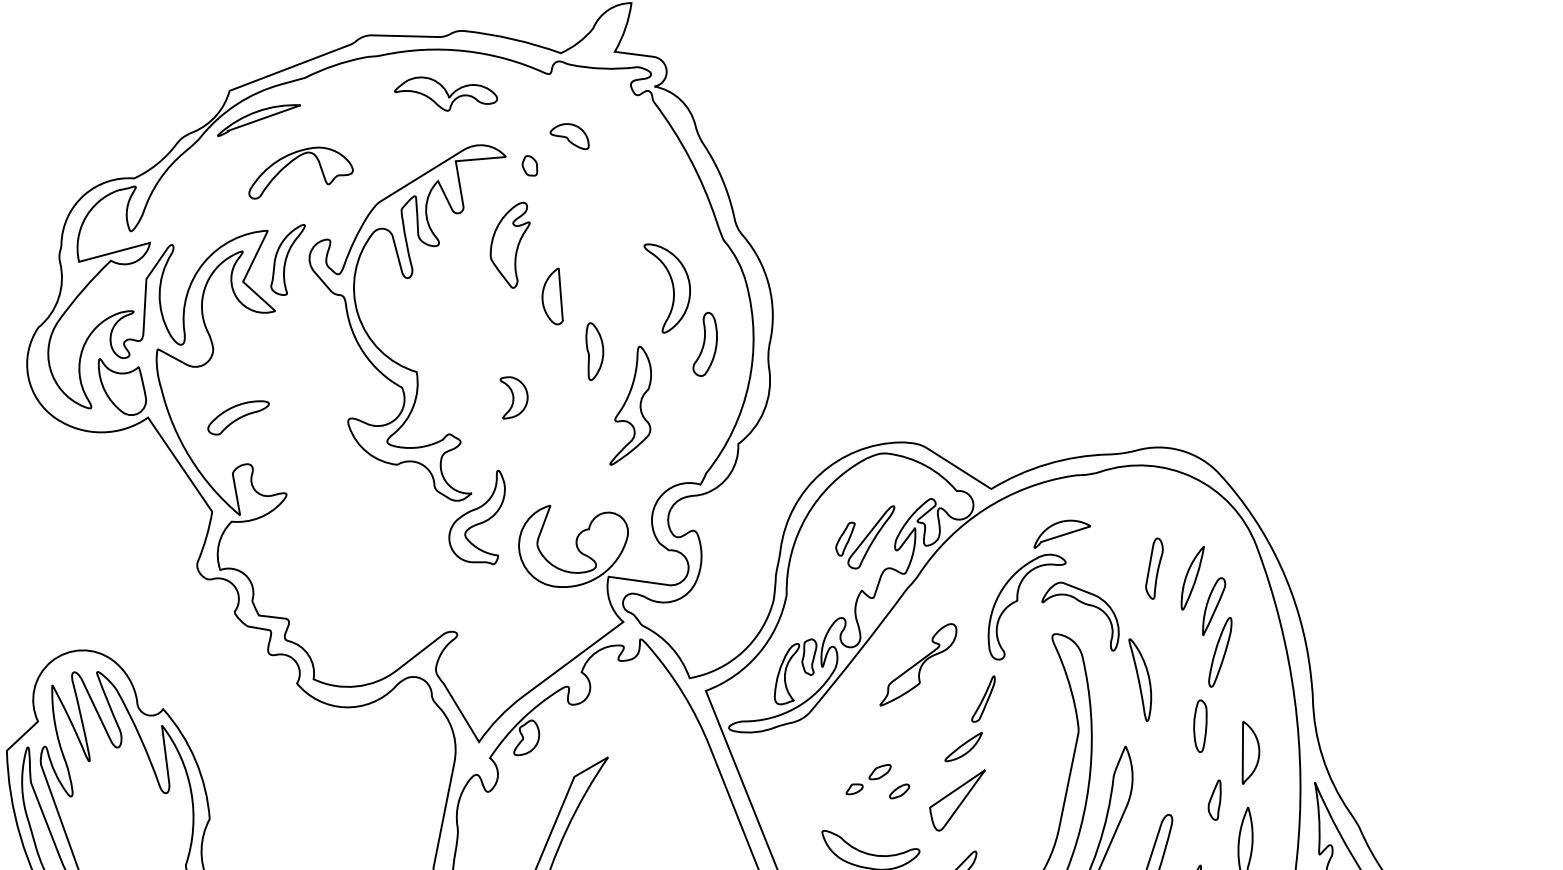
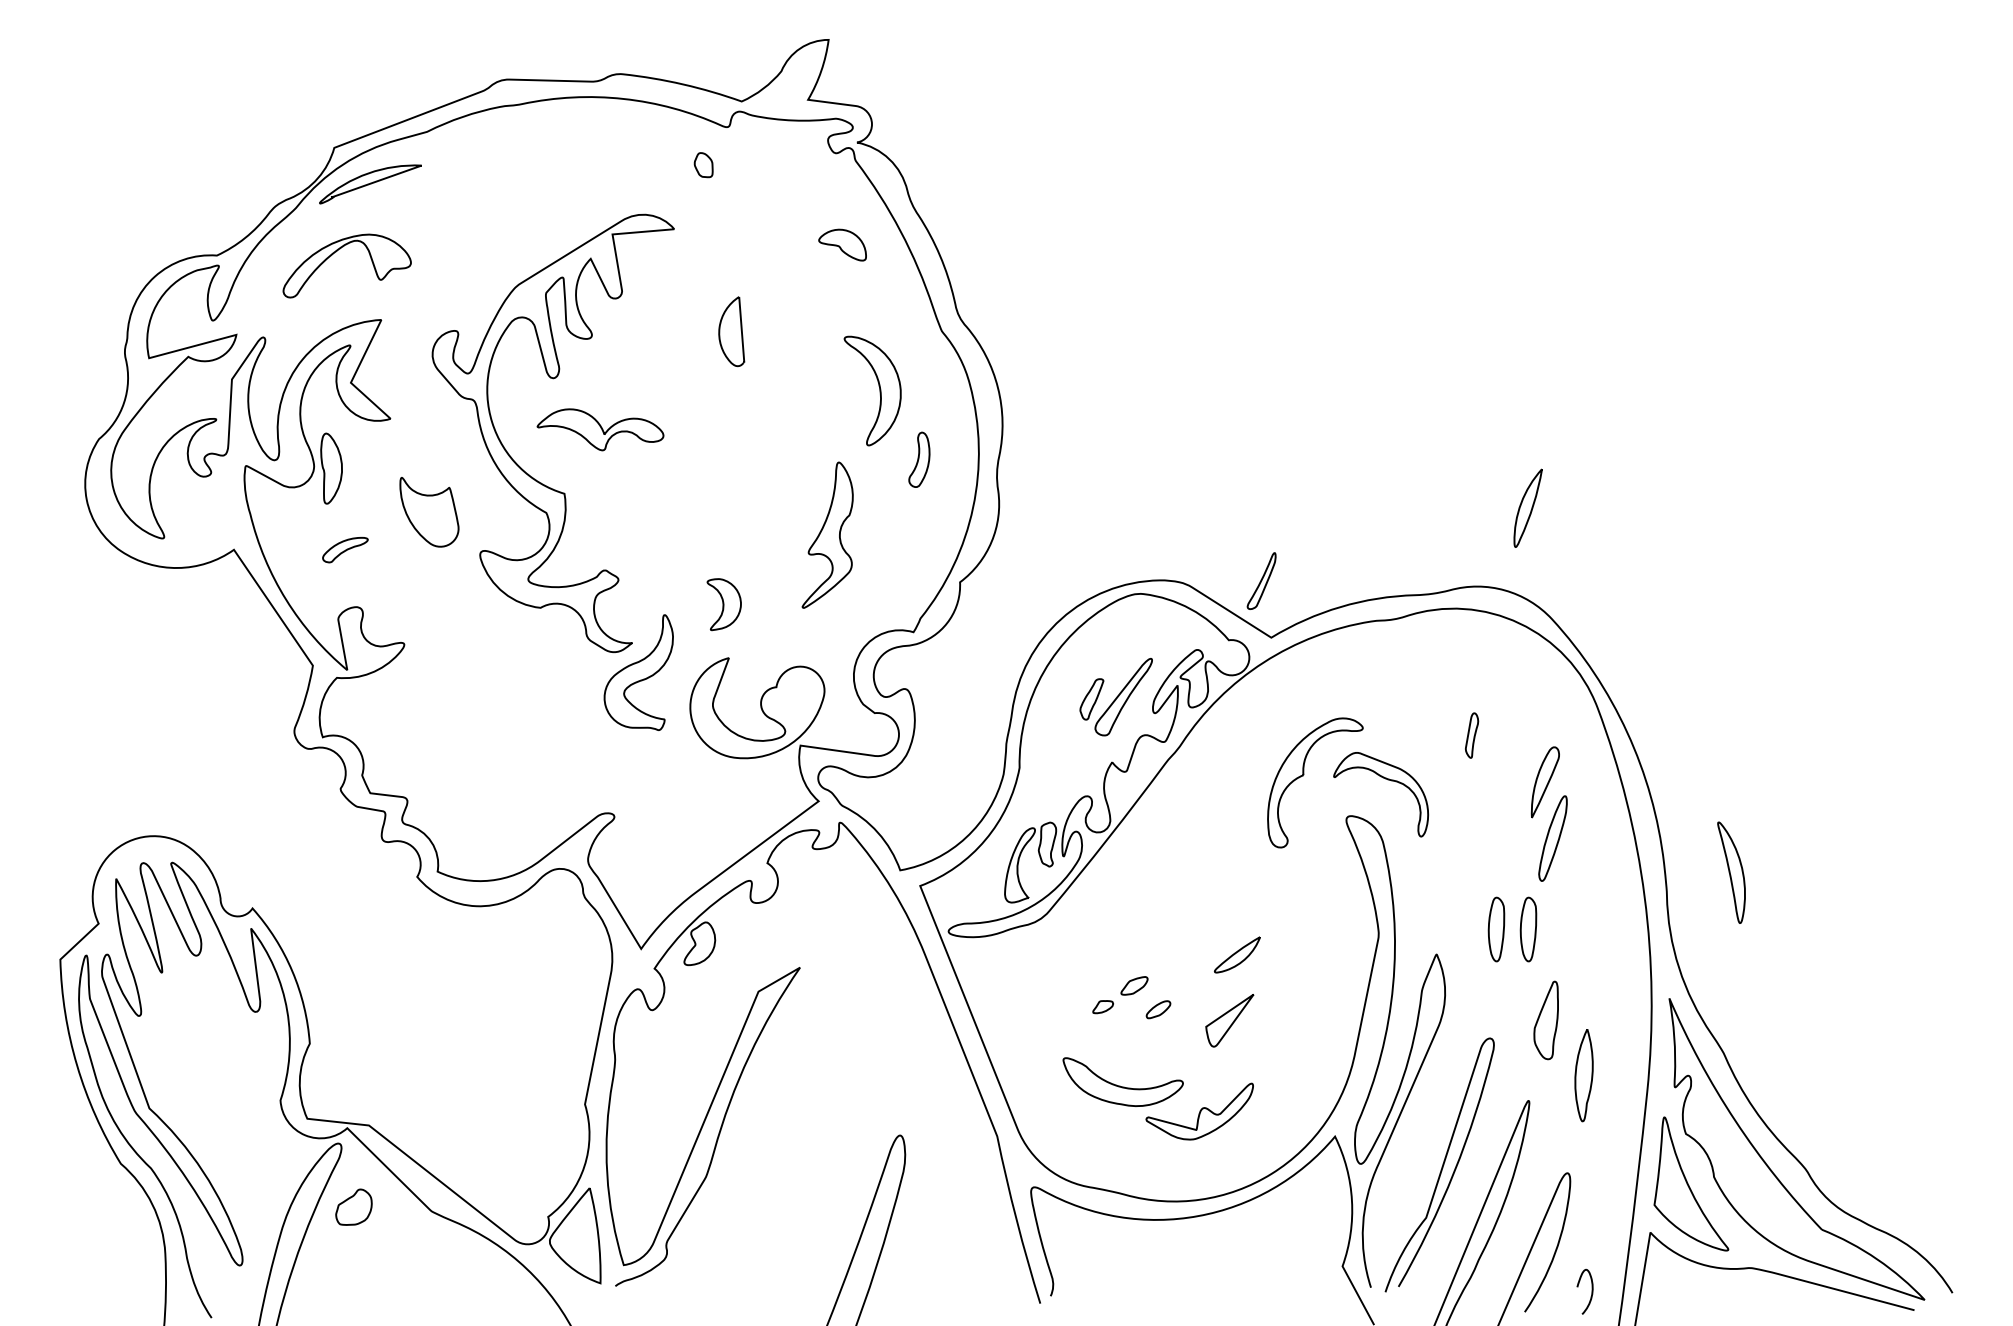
part: (446, 93) -> (600, 429), moved
part: (569, 136) -> (842, 244), moved
part: (292, 162) -> (336, 252), moved
part: (529, 166) -> (703, 165), moved
part: (510, 245) -> (679, 337), removed
part: (287, 259) -> (405, 355), removed
part: (552, 296) -> (731, 331), moved
part: (705, 344) -> (919, 459), size x0.7
part: (594, 351) -> (331, 468), moved
part: (122, 387) -> (429, 512), moved
part: (513, 397) -> (723, 604), moved
part: (238, 417) -> (345, 549), size x0.6
part: (1062, 533) -> (1358, 692), removed
part: (1154, 568) -> (1471, 735), size x0.6
part: (1192, 577) -> (1527, 507), moved
part: (918, 664) -> (1181, 853), removed
part: (1140, 679) -> (1731, 872), moved
part: (983, 698) -> (1261, 580), moved
part: (1174, 726) -> (1496, 929), added
part: (1250, 753) -> (1590, 962), removed
part: (957, 800) -> (1229, 1020), size x0.7
part: (1214, 800) -> (1545, 1020), size x1.6

